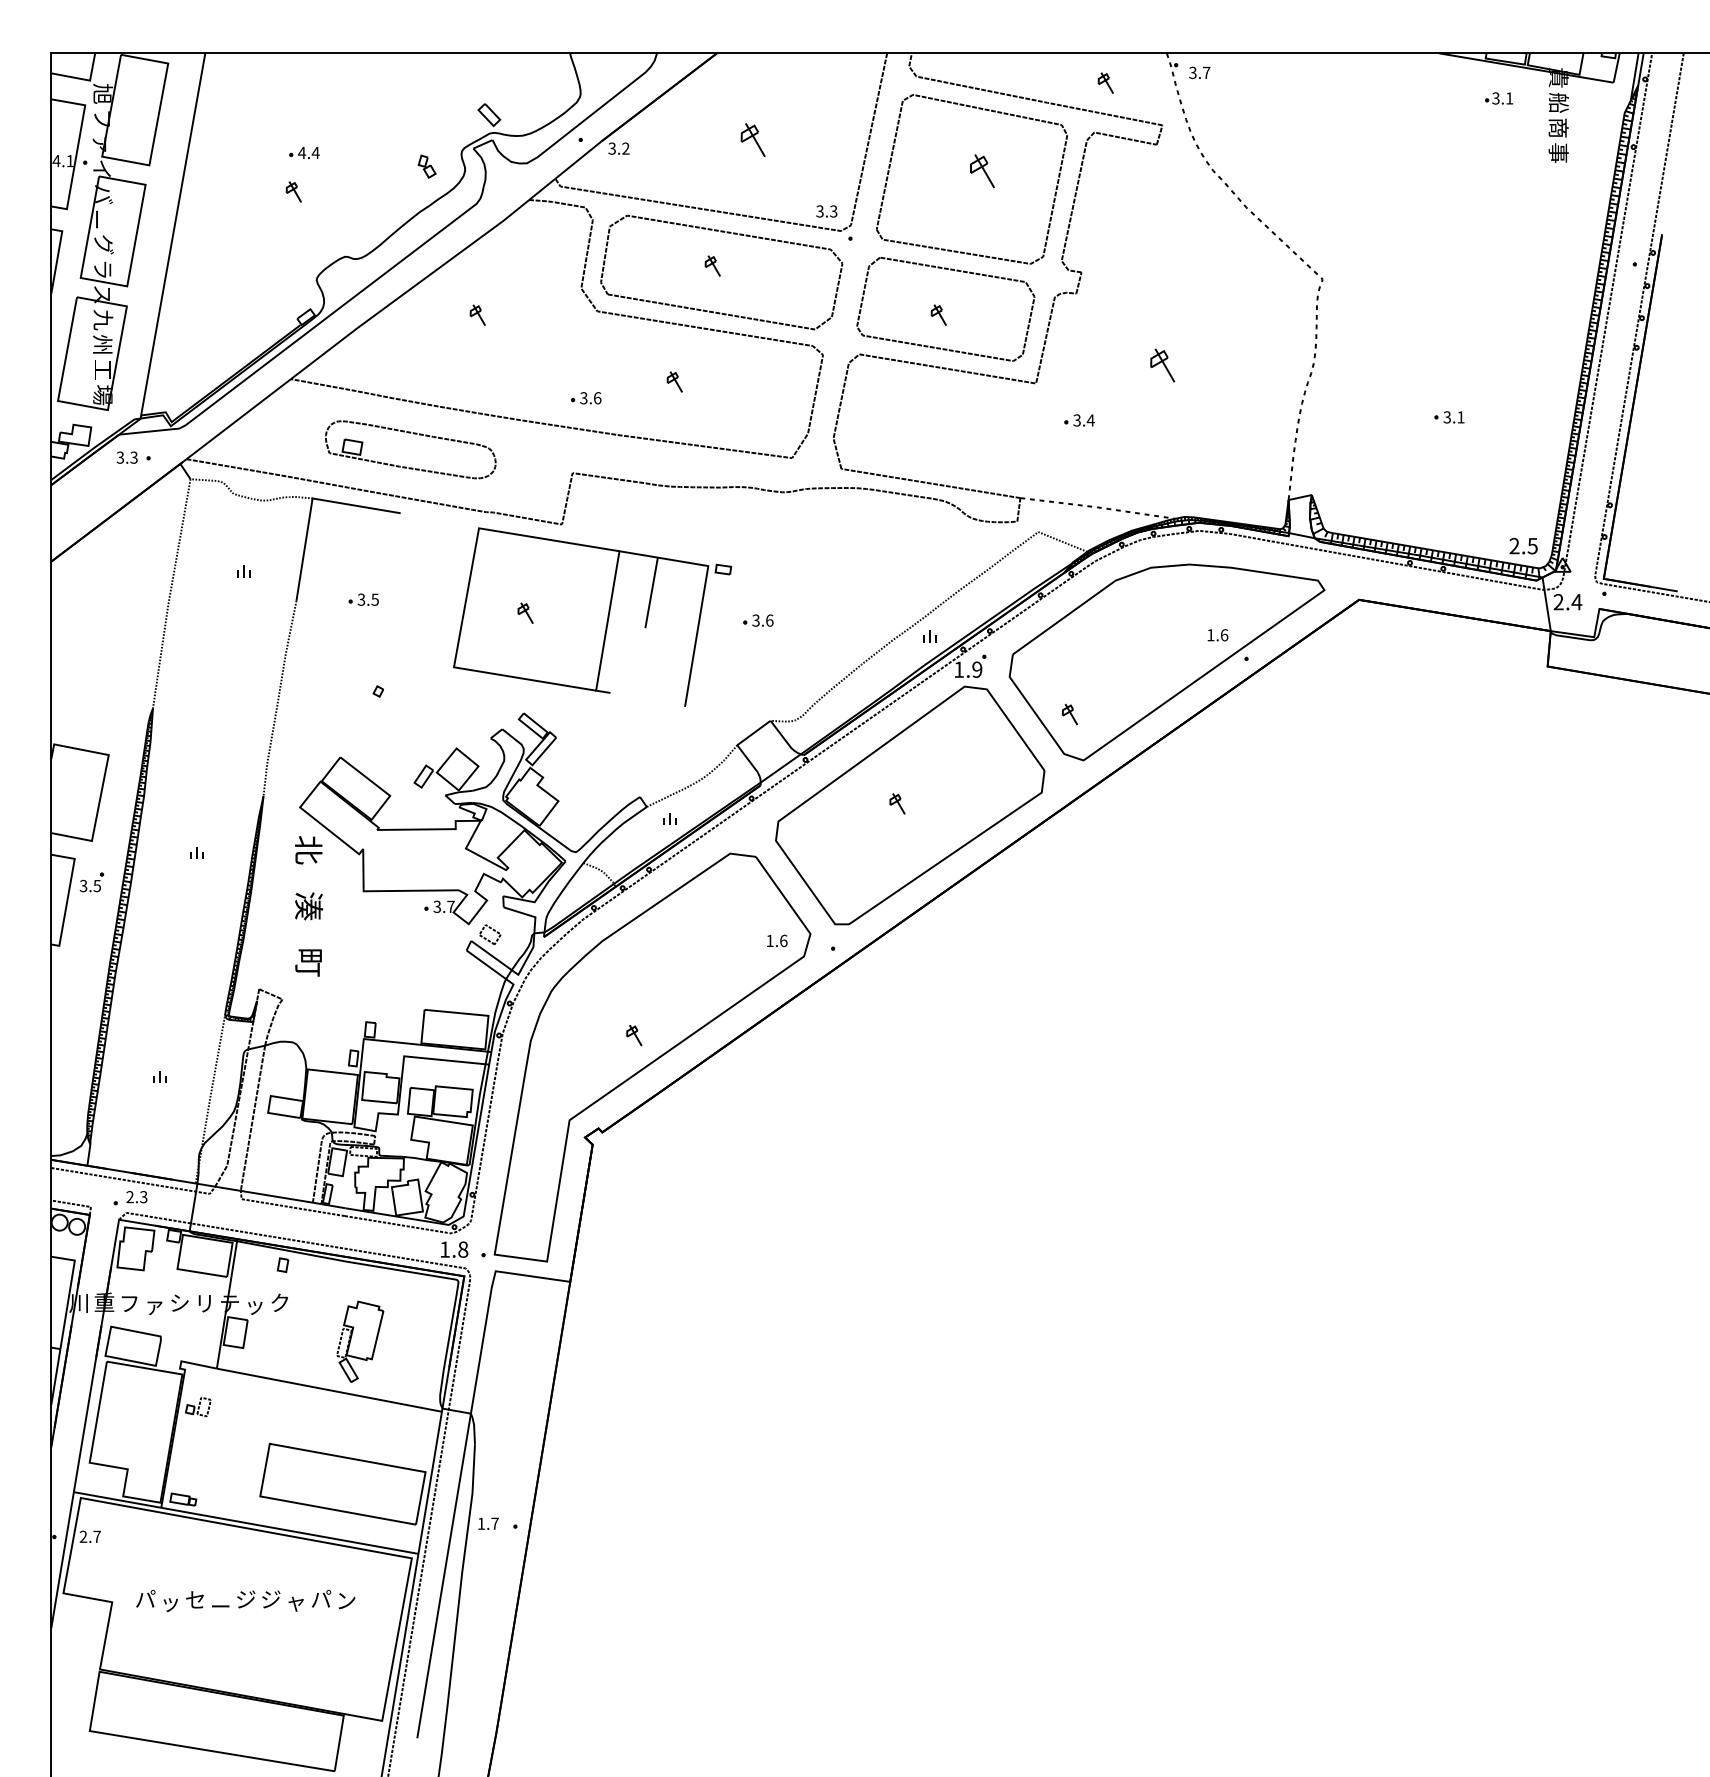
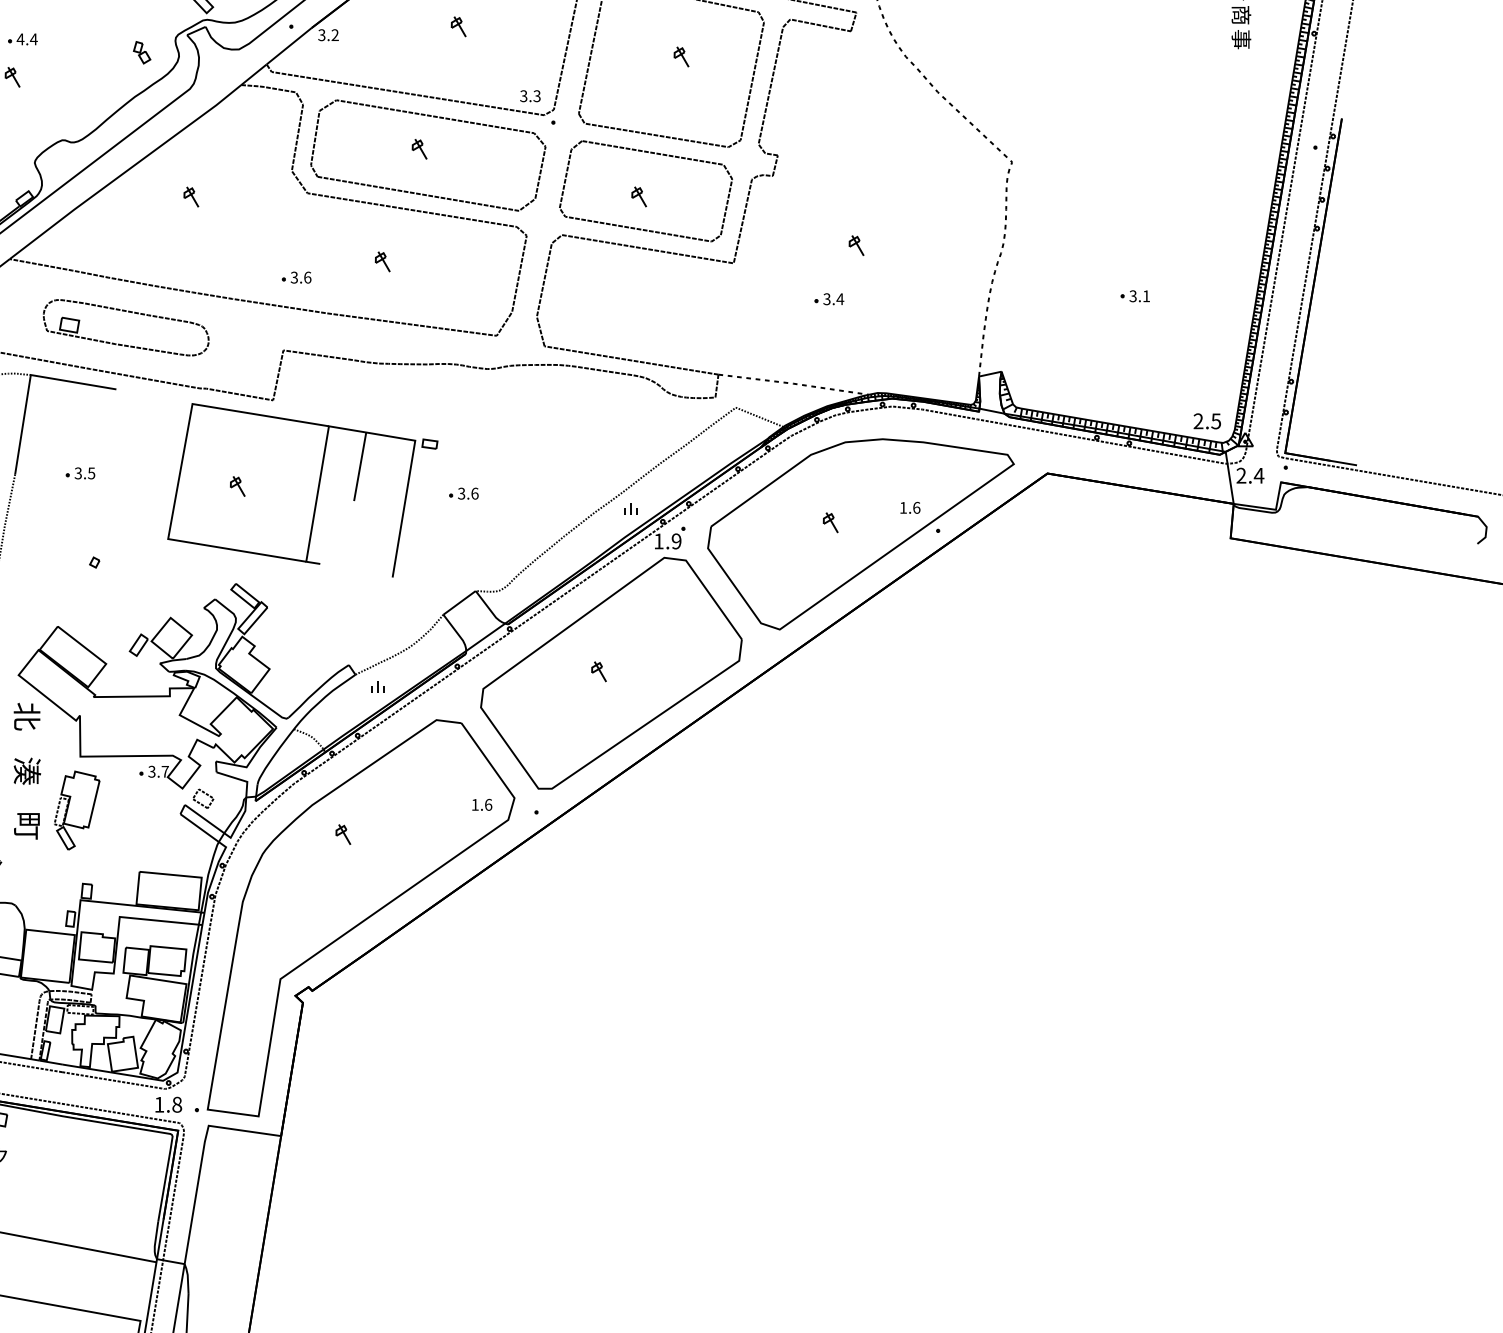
part: (752, 139) -> (458, 26), size x0.62
part: (982, 170) -> (681, 56), size x0.62
part: (1162, 364) -> (856, 244), size x0.62
part: (1079, 420) -> (829, 299), moved
part: (1069, 714) -> (830, 522), moved
part: (634, 1035) -> (343, 834), moved
part: (360, 1341) -> (77, 810), moved

